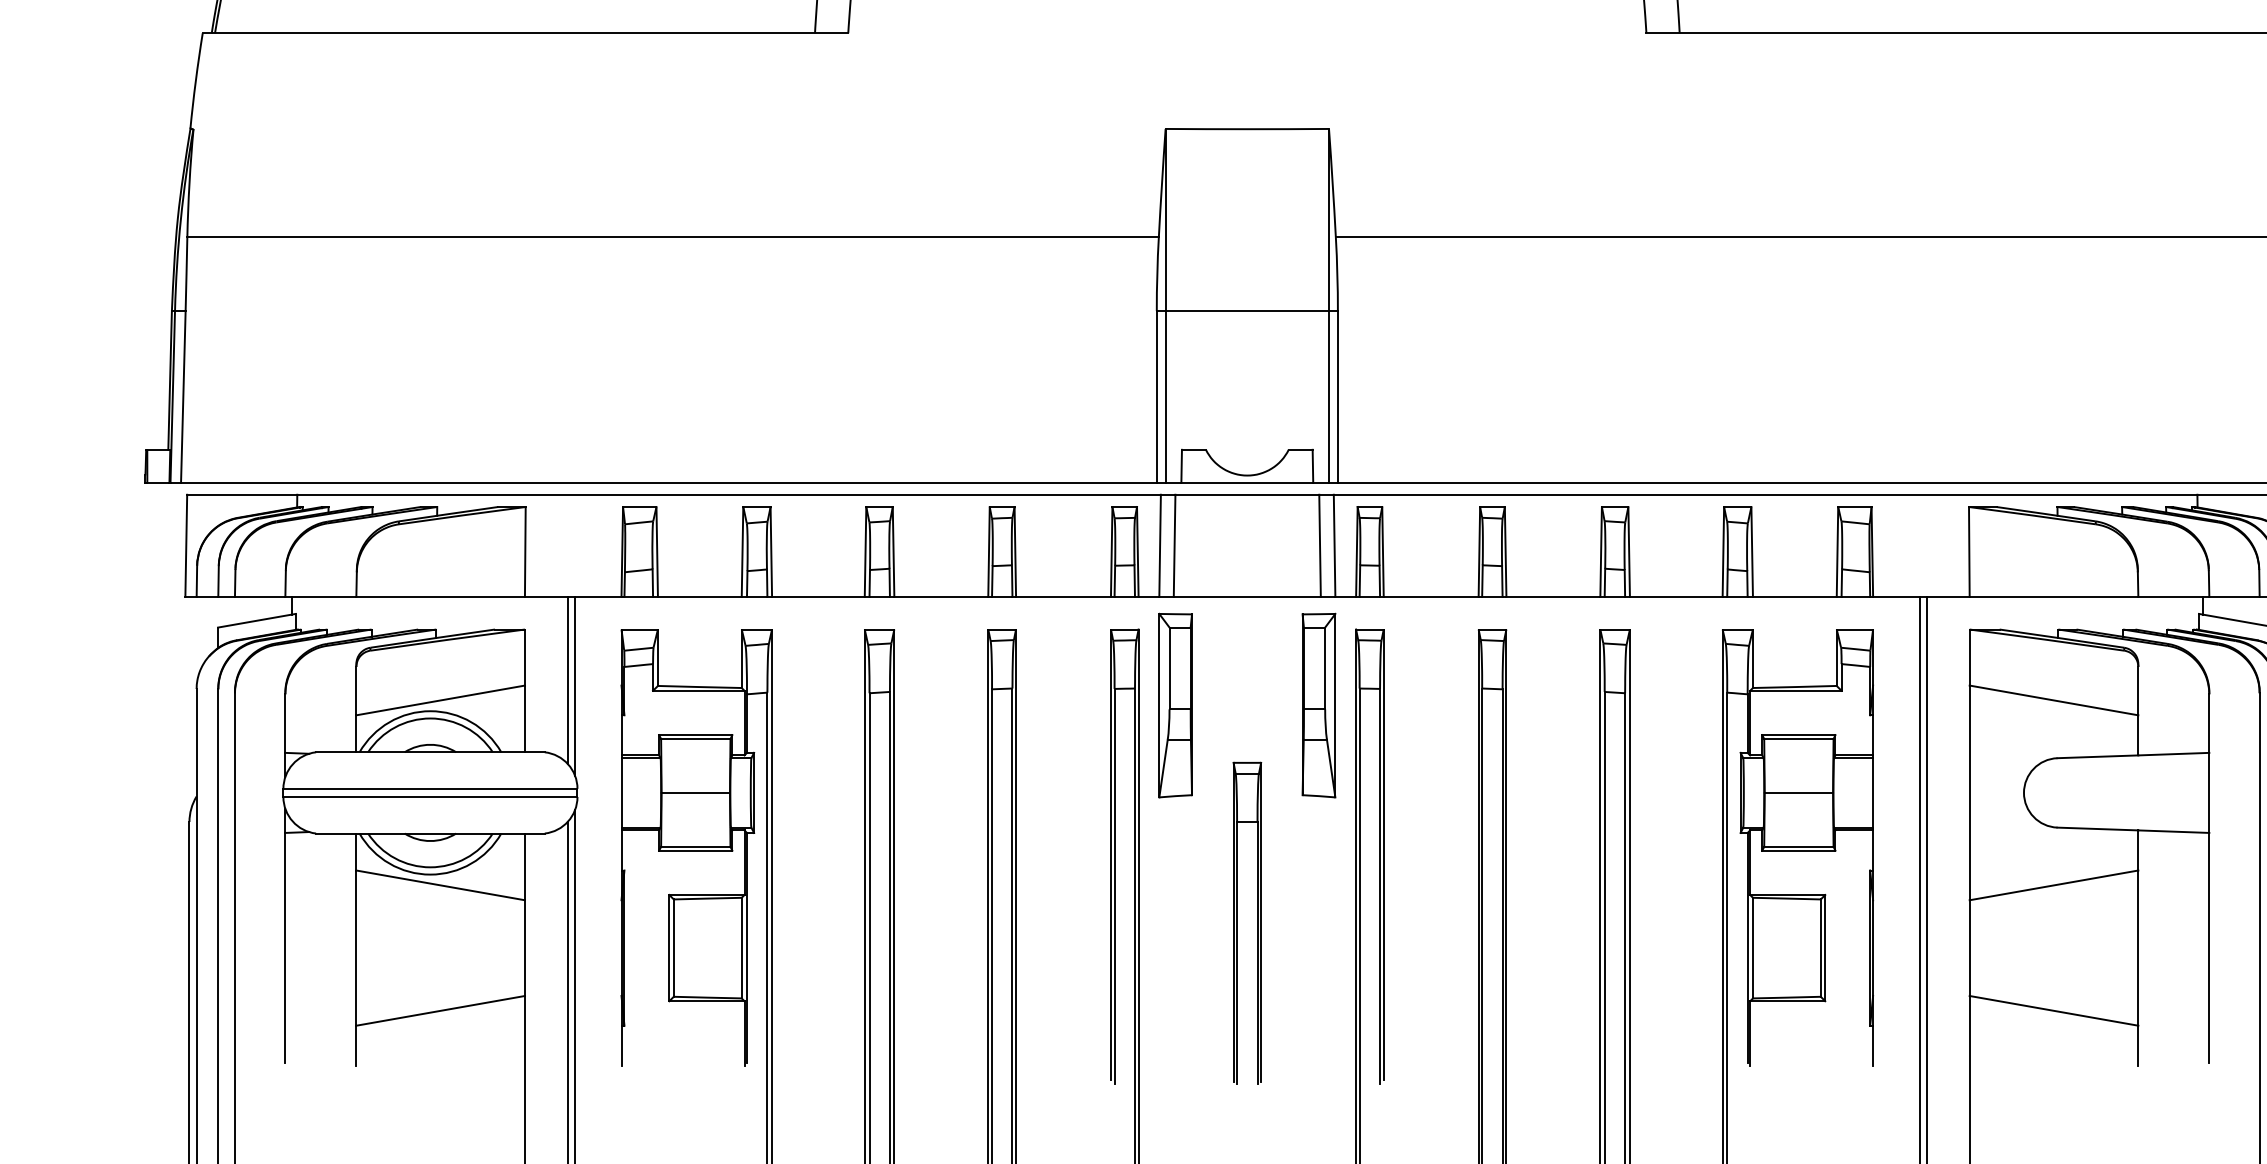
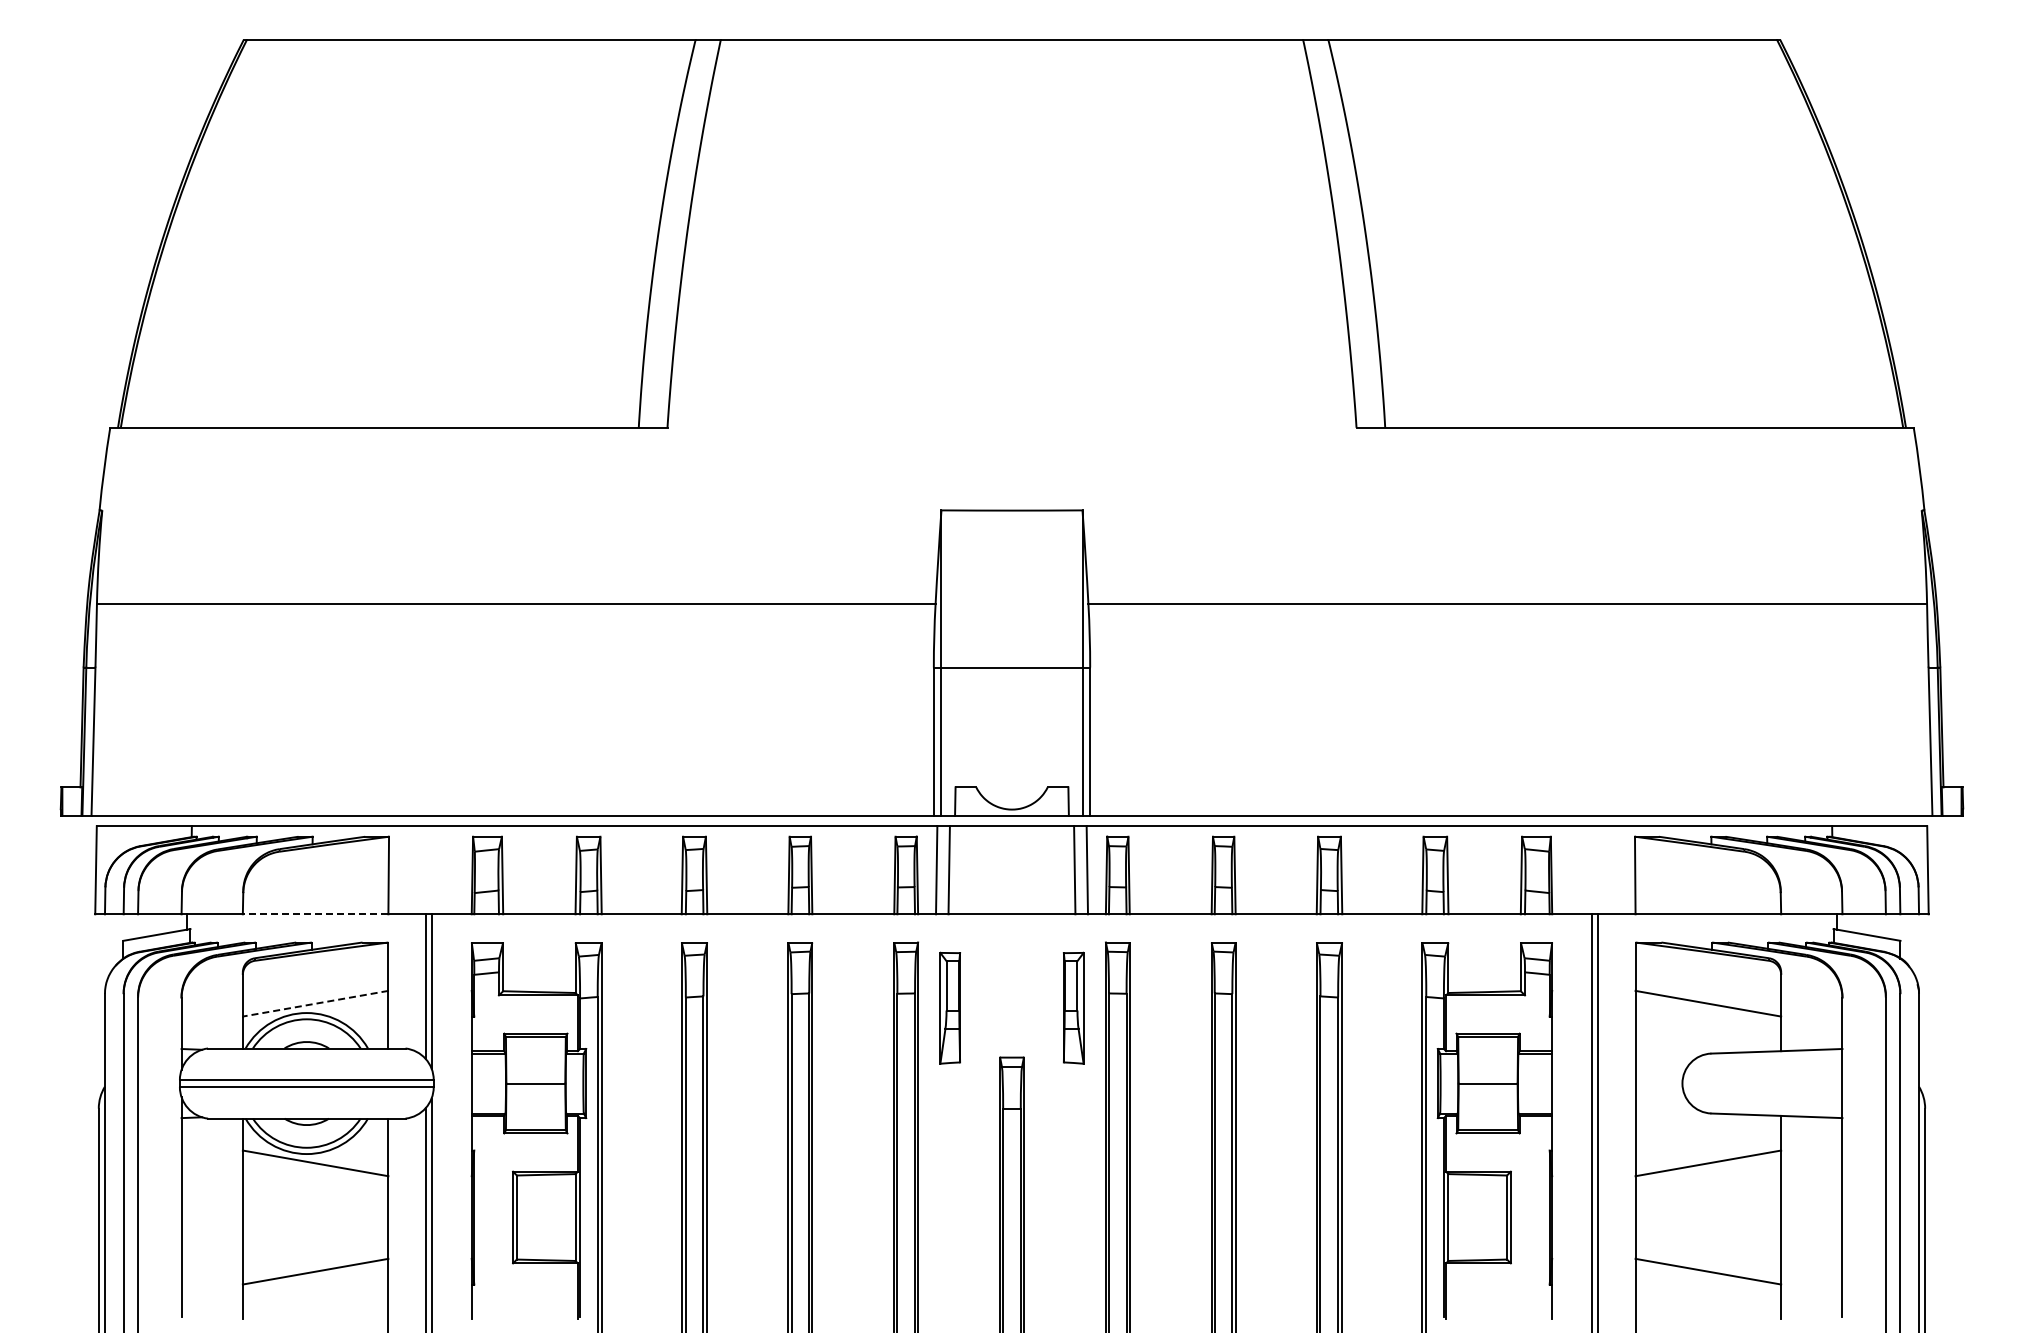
line: (440, 597) -> (315, 914), solid -> dashed
line: (440, 700) -> (315, 1003), solid -> dashed
part: (1176, 705) -> (950, 1008), size x0.7
part: (1318, 705) -> (1073, 1008), size x0.7

